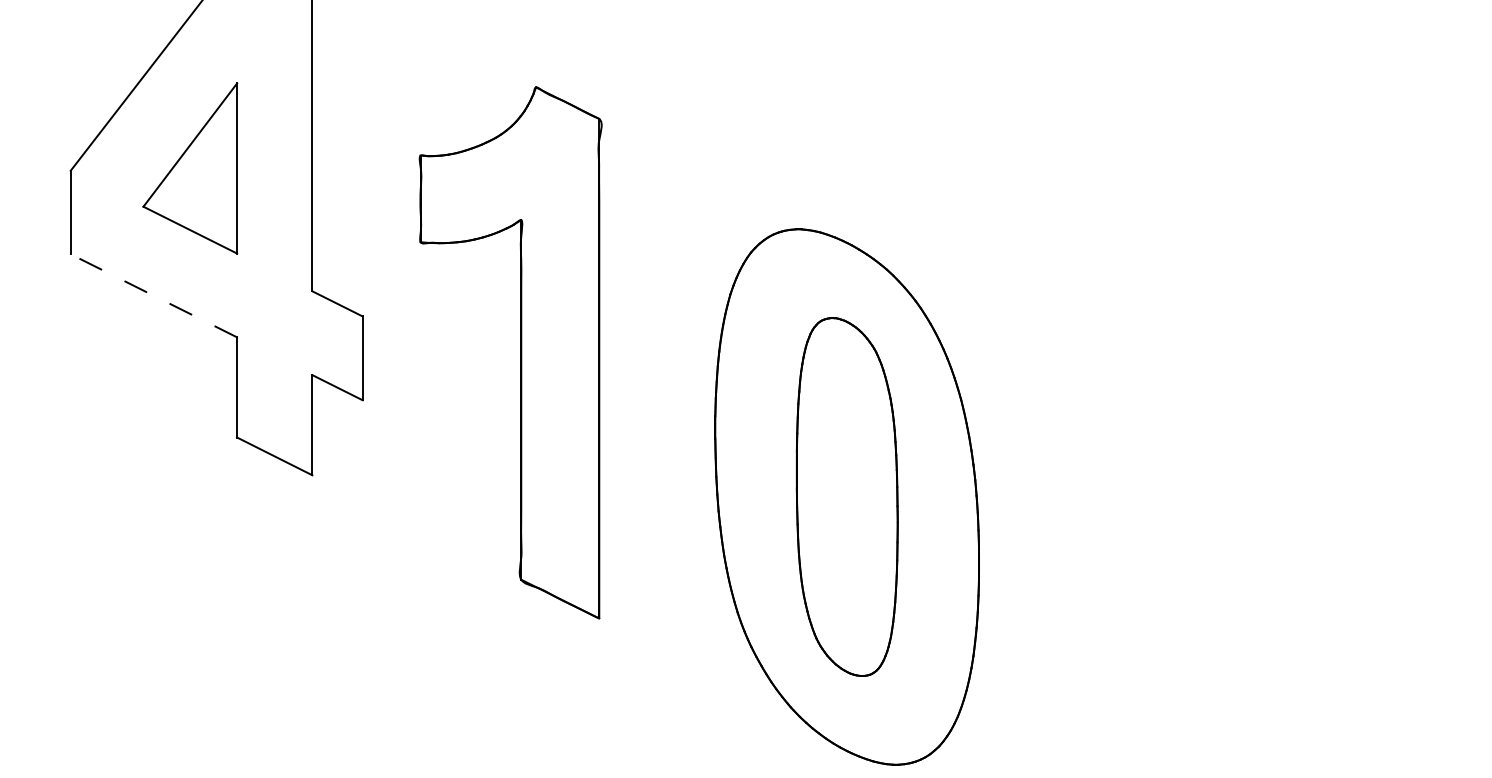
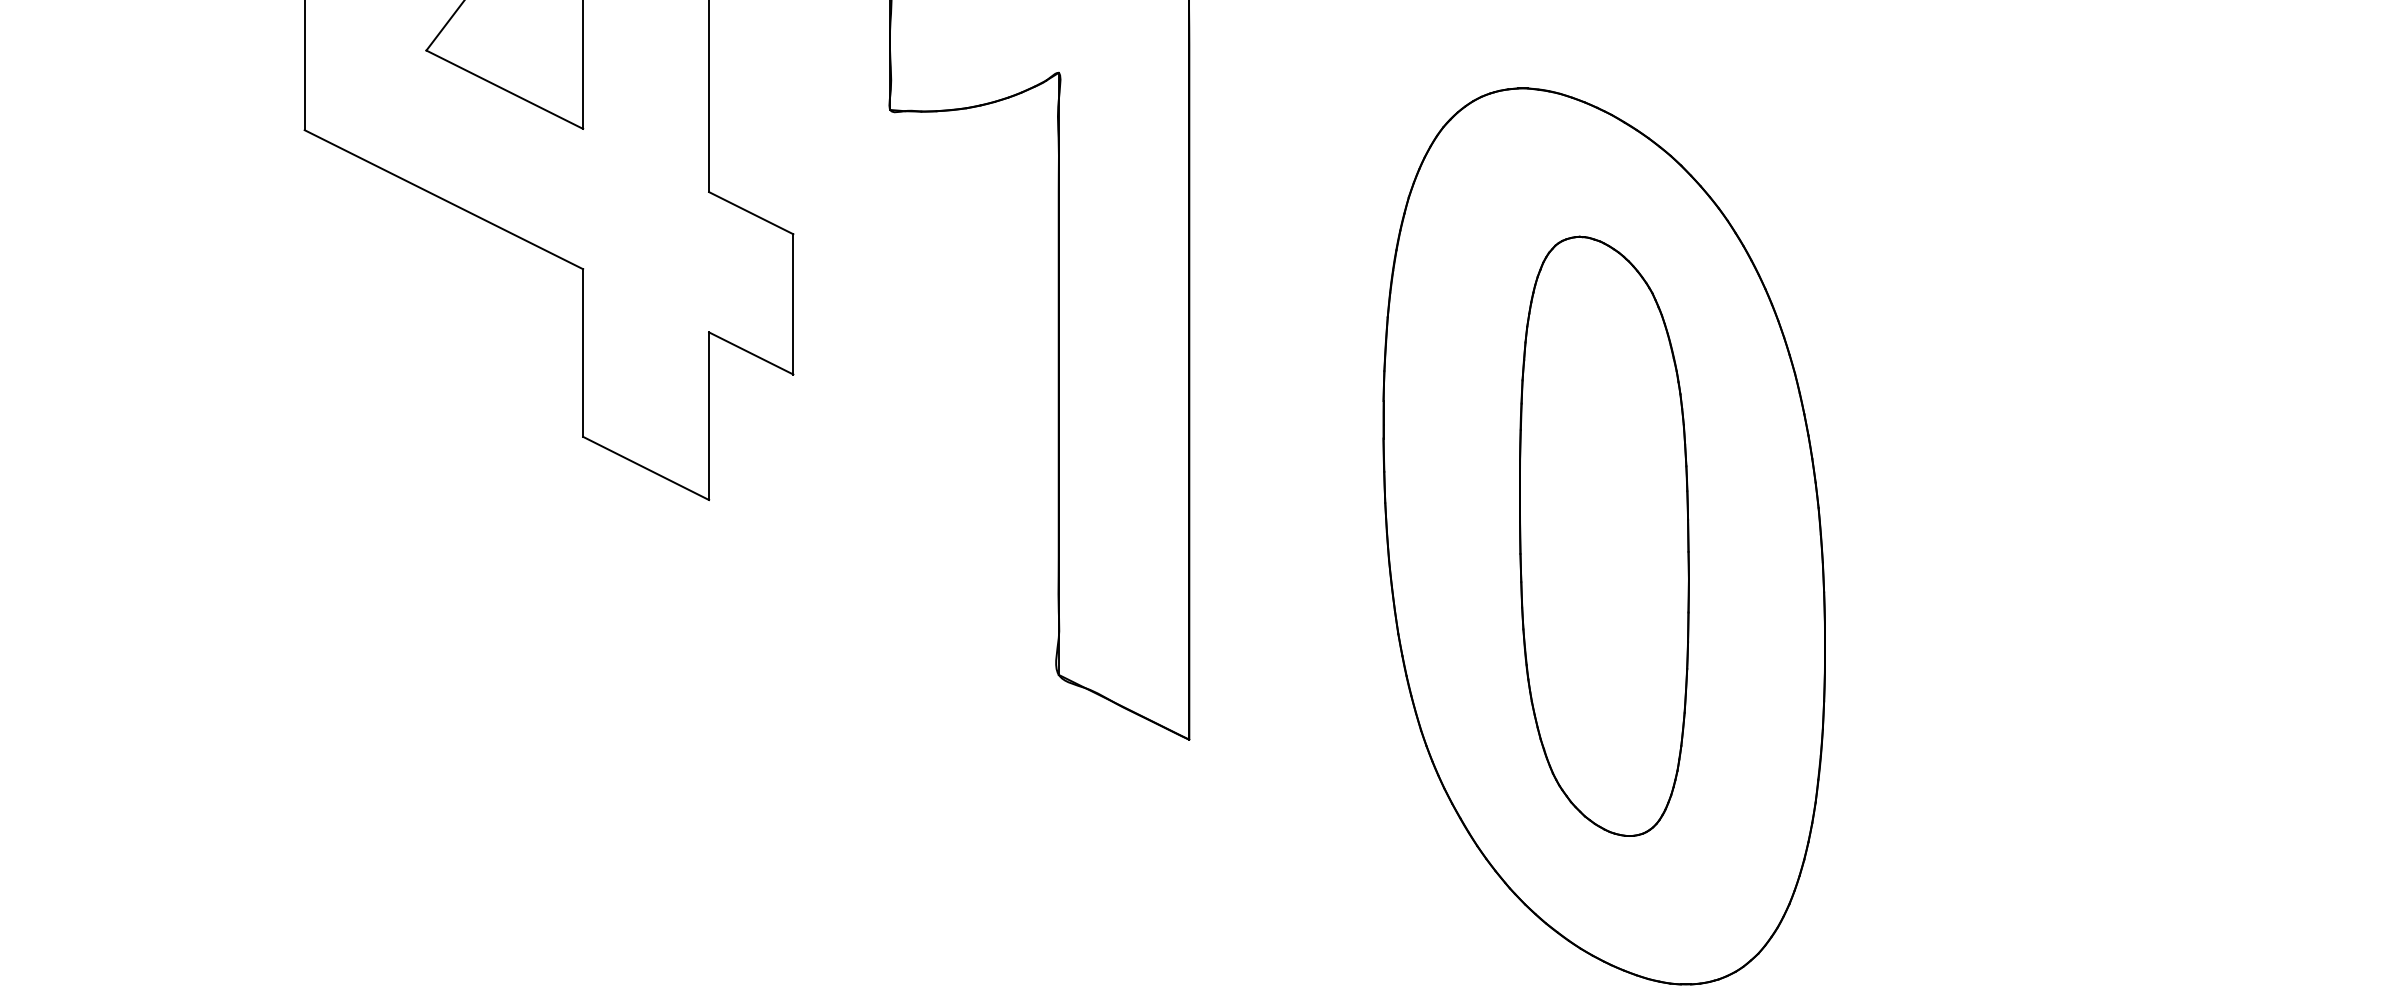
line: (153, 295) -> (443, 199), dashed -> solid

